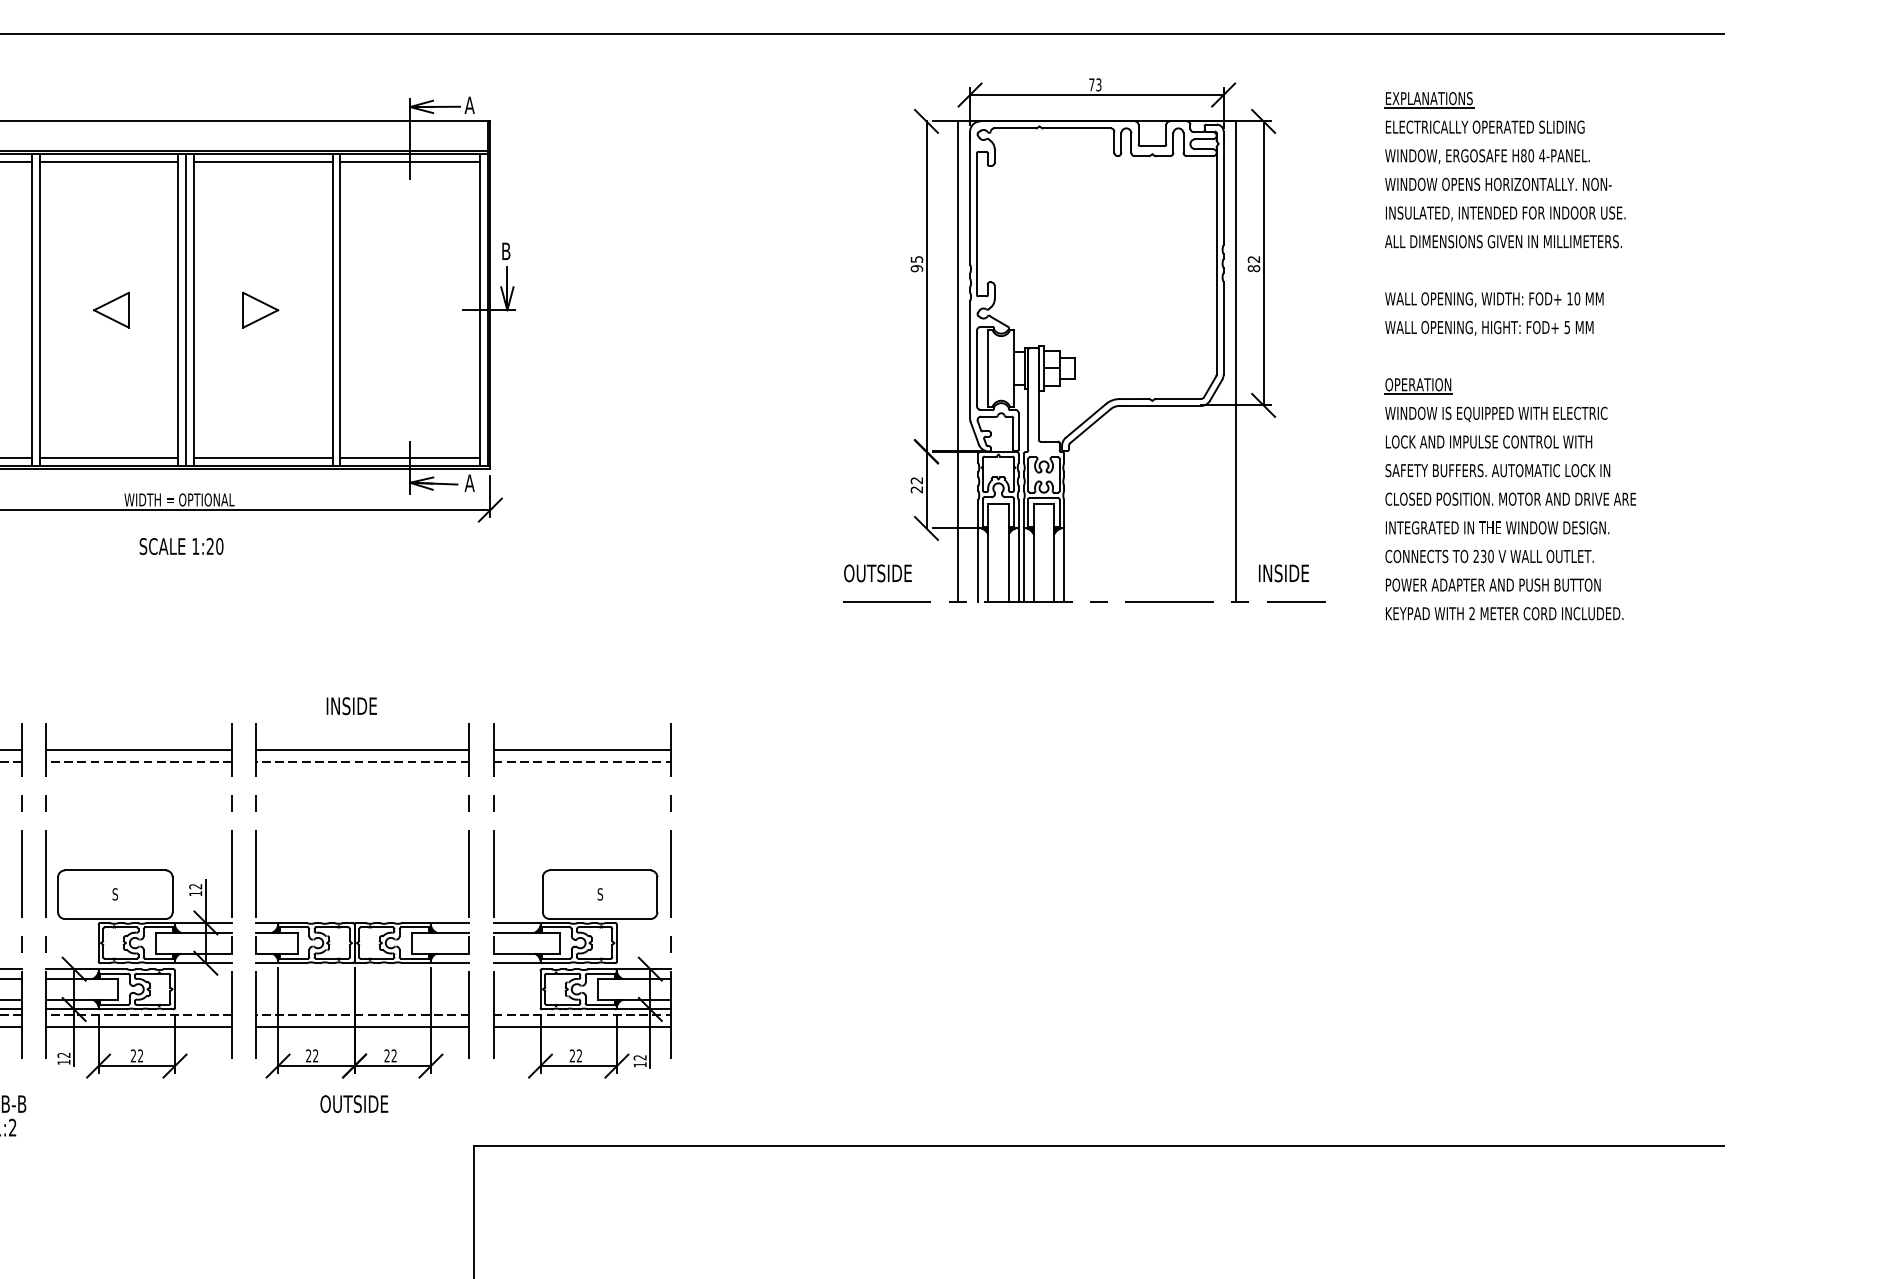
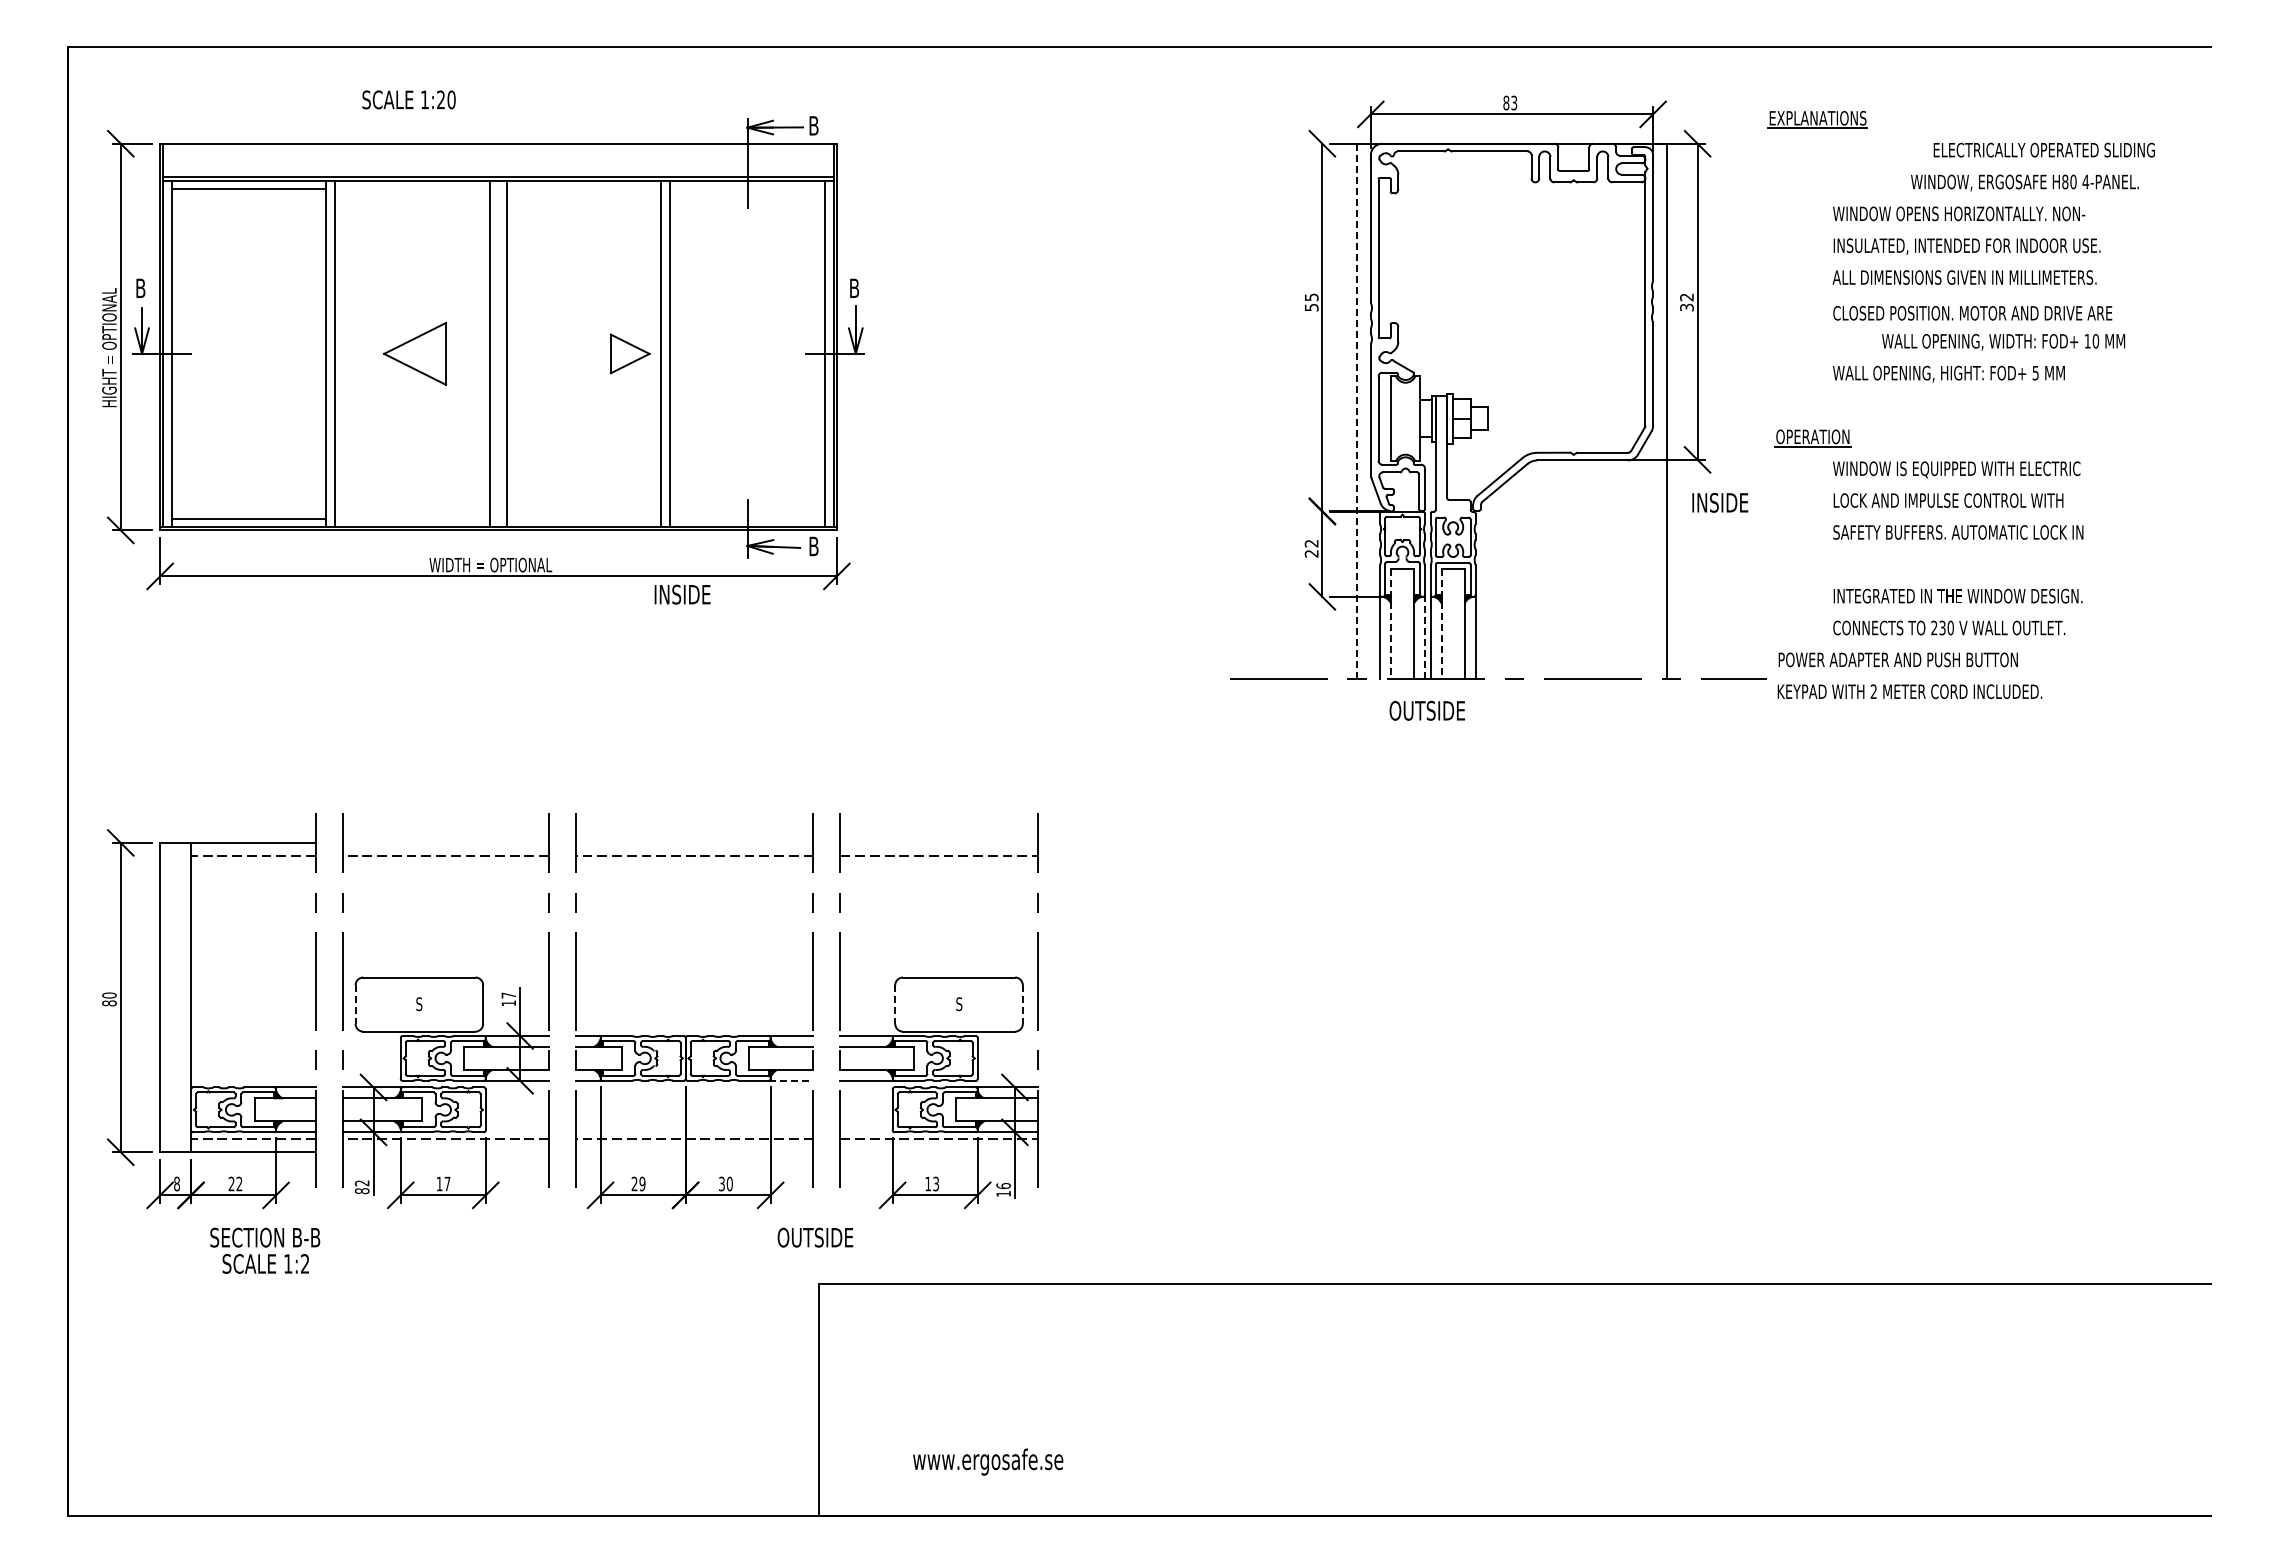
text: (1091, 84) -> (1506, 102), 73 -> 83
part: (1428, 99) -> (1817, 119), moved
text: (469, 105) -> (813, 125), A -> B
text: (1484, 126) -> (2043, 149), moved
text: (1487, 156) -> (2024, 182), moved
line: (108, 162) -> (411, 189), removed
line: (262, 162) -> (583, 189), removed
line: (410, 162) -> (747, 189), removed
text: (916, 268) -> (1311, 307), 95 -> 55
text: (1253, 268) -> (1686, 307), 82 -> 32
text: (1494, 299) -> (2003, 342), moved
part: (110, 309) -> (414, 353), size x1.6
line: (186, 309) -> (498, 353), removed
part: (260, 309) -> (629, 353), moved
line: (958, 361) -> (1357, 411), solid -> dashed
part: (1417, 386) -> (1812, 438), moved
line: (108, 458) -> (411, 518), removed
line: (262, 458) -> (583, 518), removed
line: (410, 458) -> (747, 518), removed
text: (469, 483) -> (813, 546), A -> B
text: (1510, 499) -> (1972, 313), moved
text: (181, 546) -> (408, 99), moved
line: (987, 552) -> (1390, 623), solid -> dashed
line: (1033, 552) -> (1441, 623), solid -> dashed
line: (1018, 564) -> (1424, 636), solid -> dashed
text: (877, 573) -> (1426, 710), moved
text: (1284, 573) -> (1720, 502), moved
text: (1492, 584) -> (1897, 659), moved
text: (1504, 613) -> (1909, 691), moved
text: (351, 706) -> (682, 594), moved
line: (138, 749) -> (445, 842), removed
line: (362, 749) -> (694, 842), removed
line: (582, 749) -> (939, 842), removed
text: (195, 886) -> (508, 995), 12 -> 17
line: (57, 895) -> (355, 1005), solid -> dashed
line: (543, 895) -> (895, 1005), solid -> dashed
line: (657, 895) -> (1022, 1005), solid -> dashed
line: (449, 962) -> (791, 1080), solid -> dashed
line: (138, 1027) -> (445, 1152), removed
line: (362, 1027) -> (694, 1152), removed
line: (582, 1027) -> (939, 1152), removed
text: (137, 1055) -> (443, 1183), 22 -> 17
text: (315, 1055) -> (642, 1183), 22 -> 29
text: (390, 1055) -> (725, 1183), 22 -> 30
text: (575, 1055) -> (931, 1183), 22 -> 13
text: (640, 1058) -> (1003, 1186), 12 -> 16
text: (63, 1062) -> (361, 1191), 12 -> 82
text: (354, 1103) -> (815, 1237), moved

